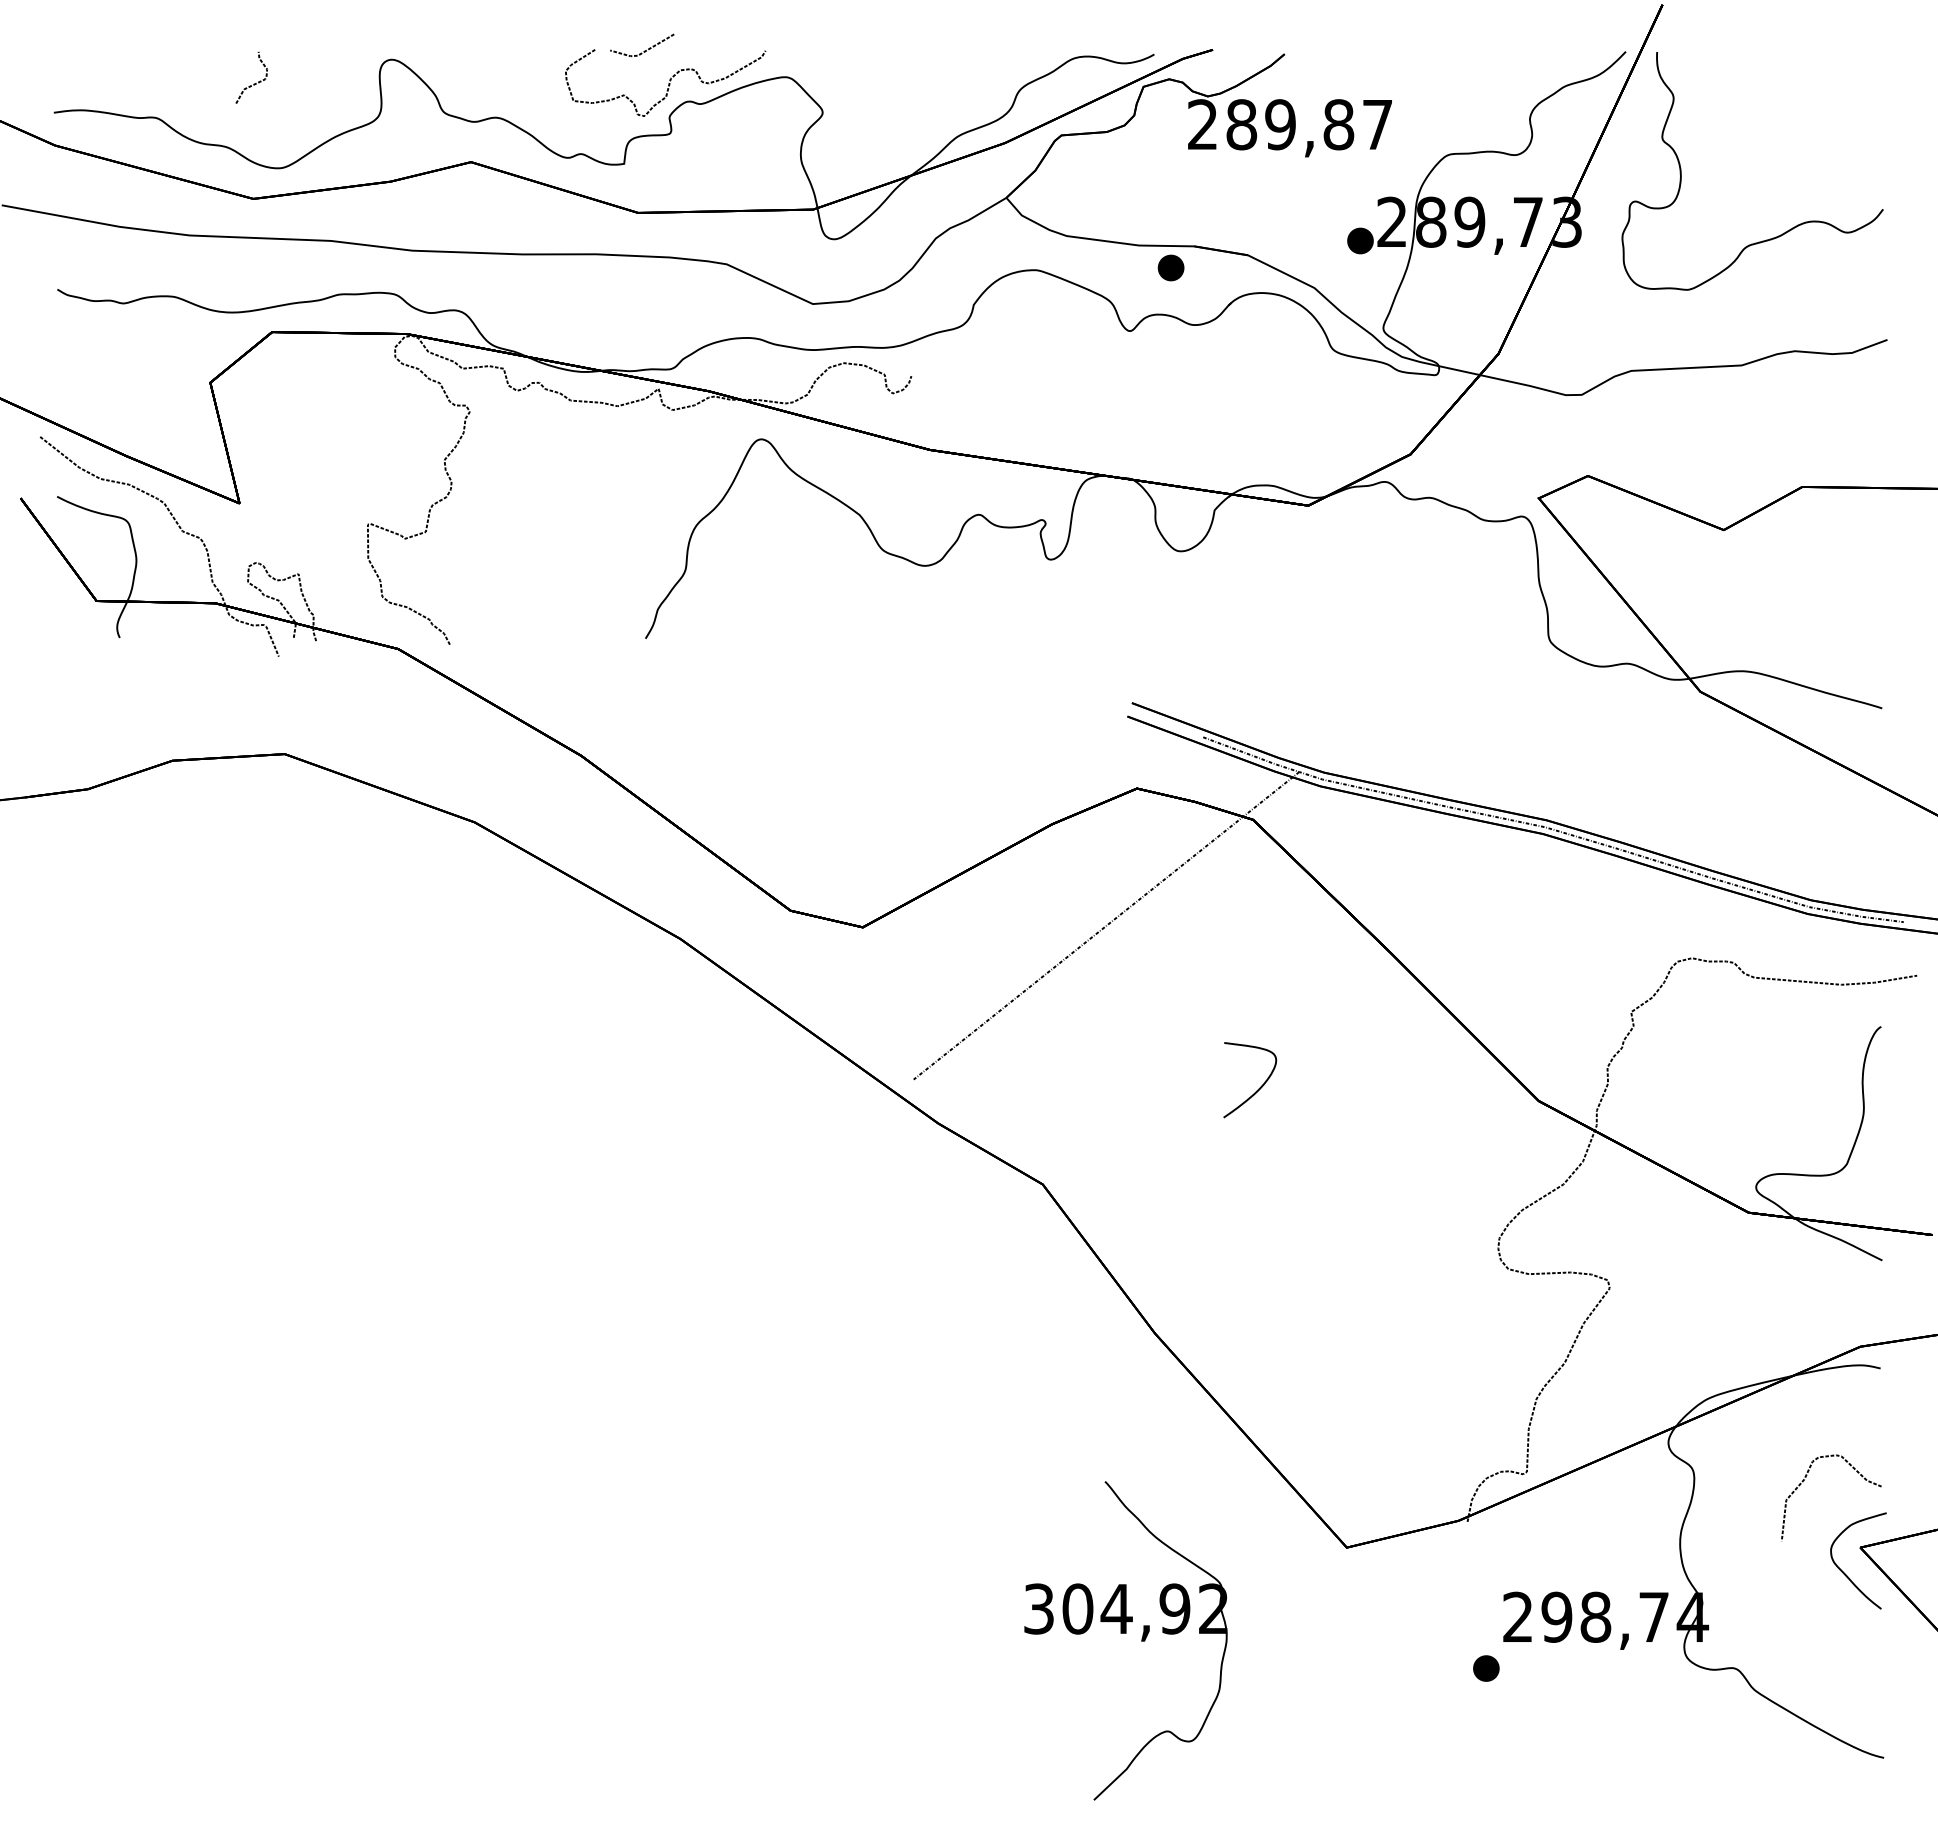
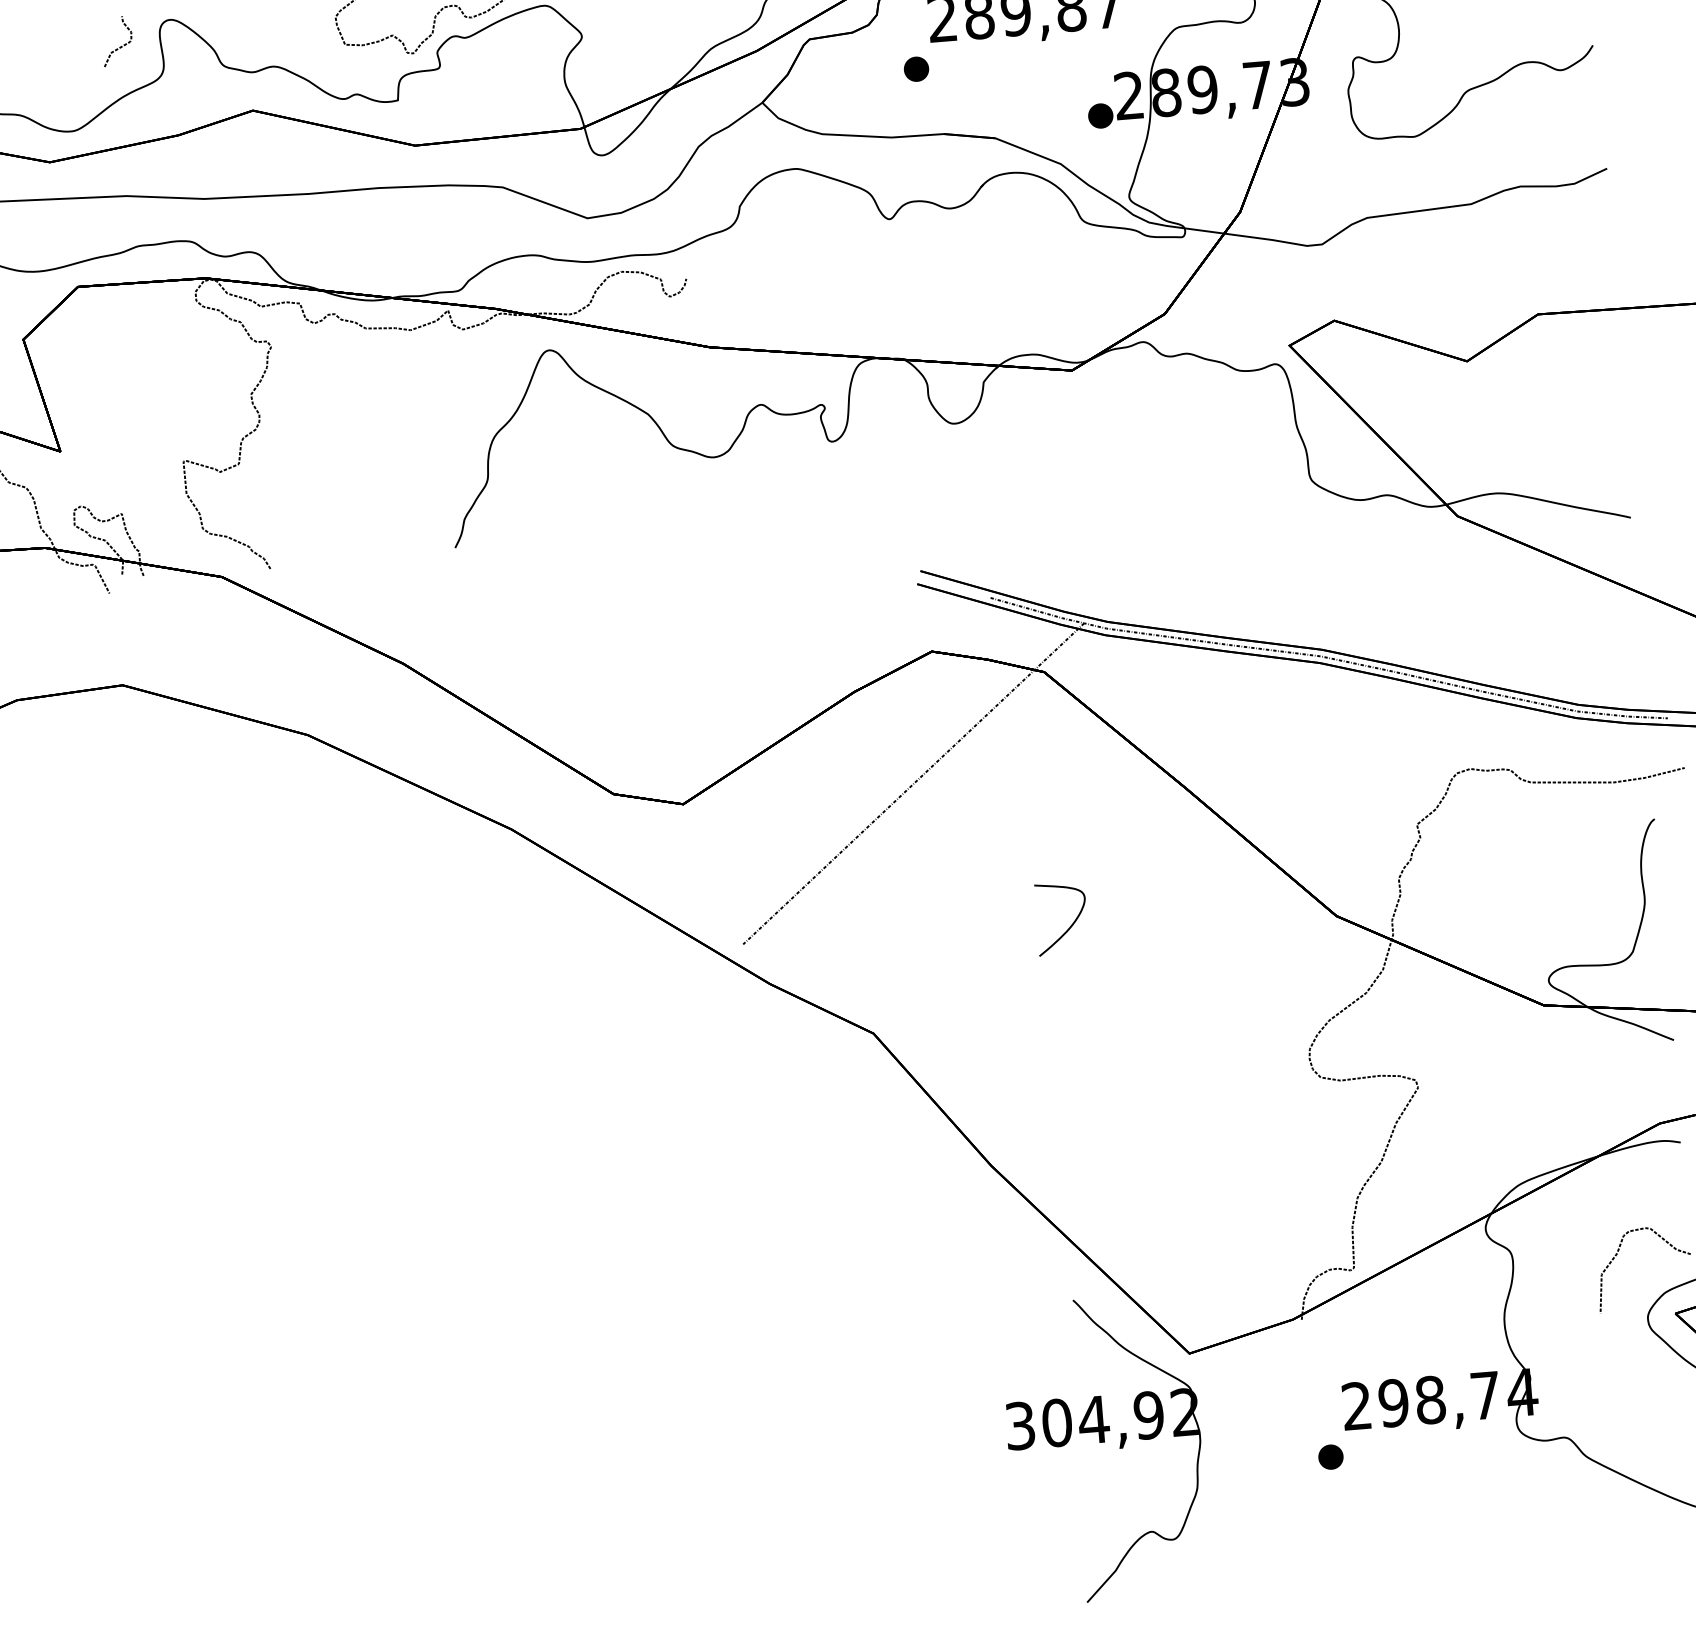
curve: (254, 83) -> (120, 46), moved
part: (1170, 267) -> (915, 68), moved
part: (1125, 1633) -> (1104, 1442), moved

